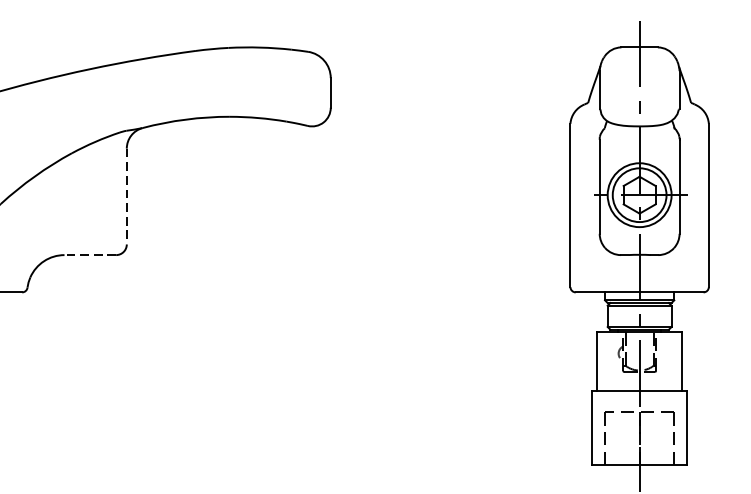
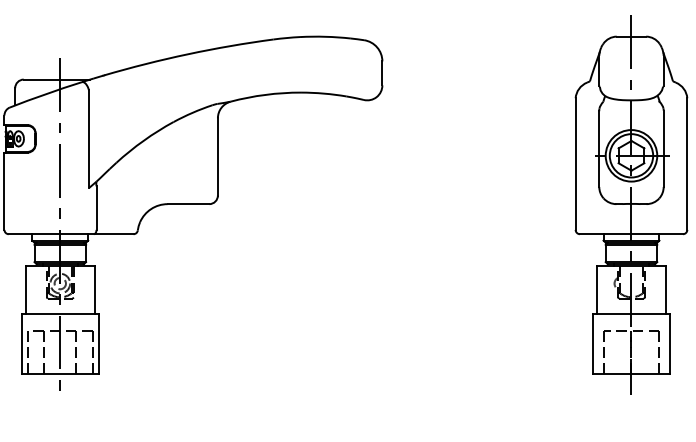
line: (126, 196) -> (217, 156), dashed -> solid
line: (90, 255) -> (188, 204), dashed -> solid

